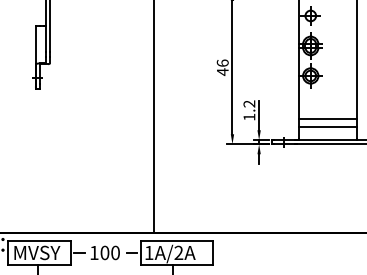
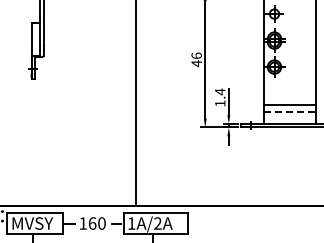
text: (249, 103) -> (220, 91), 1.2 -> 1.4
line: (327, 126) -> (289, 111), solid -> dashed
text: (104, 252) -> (92, 223), 100 -> 160

